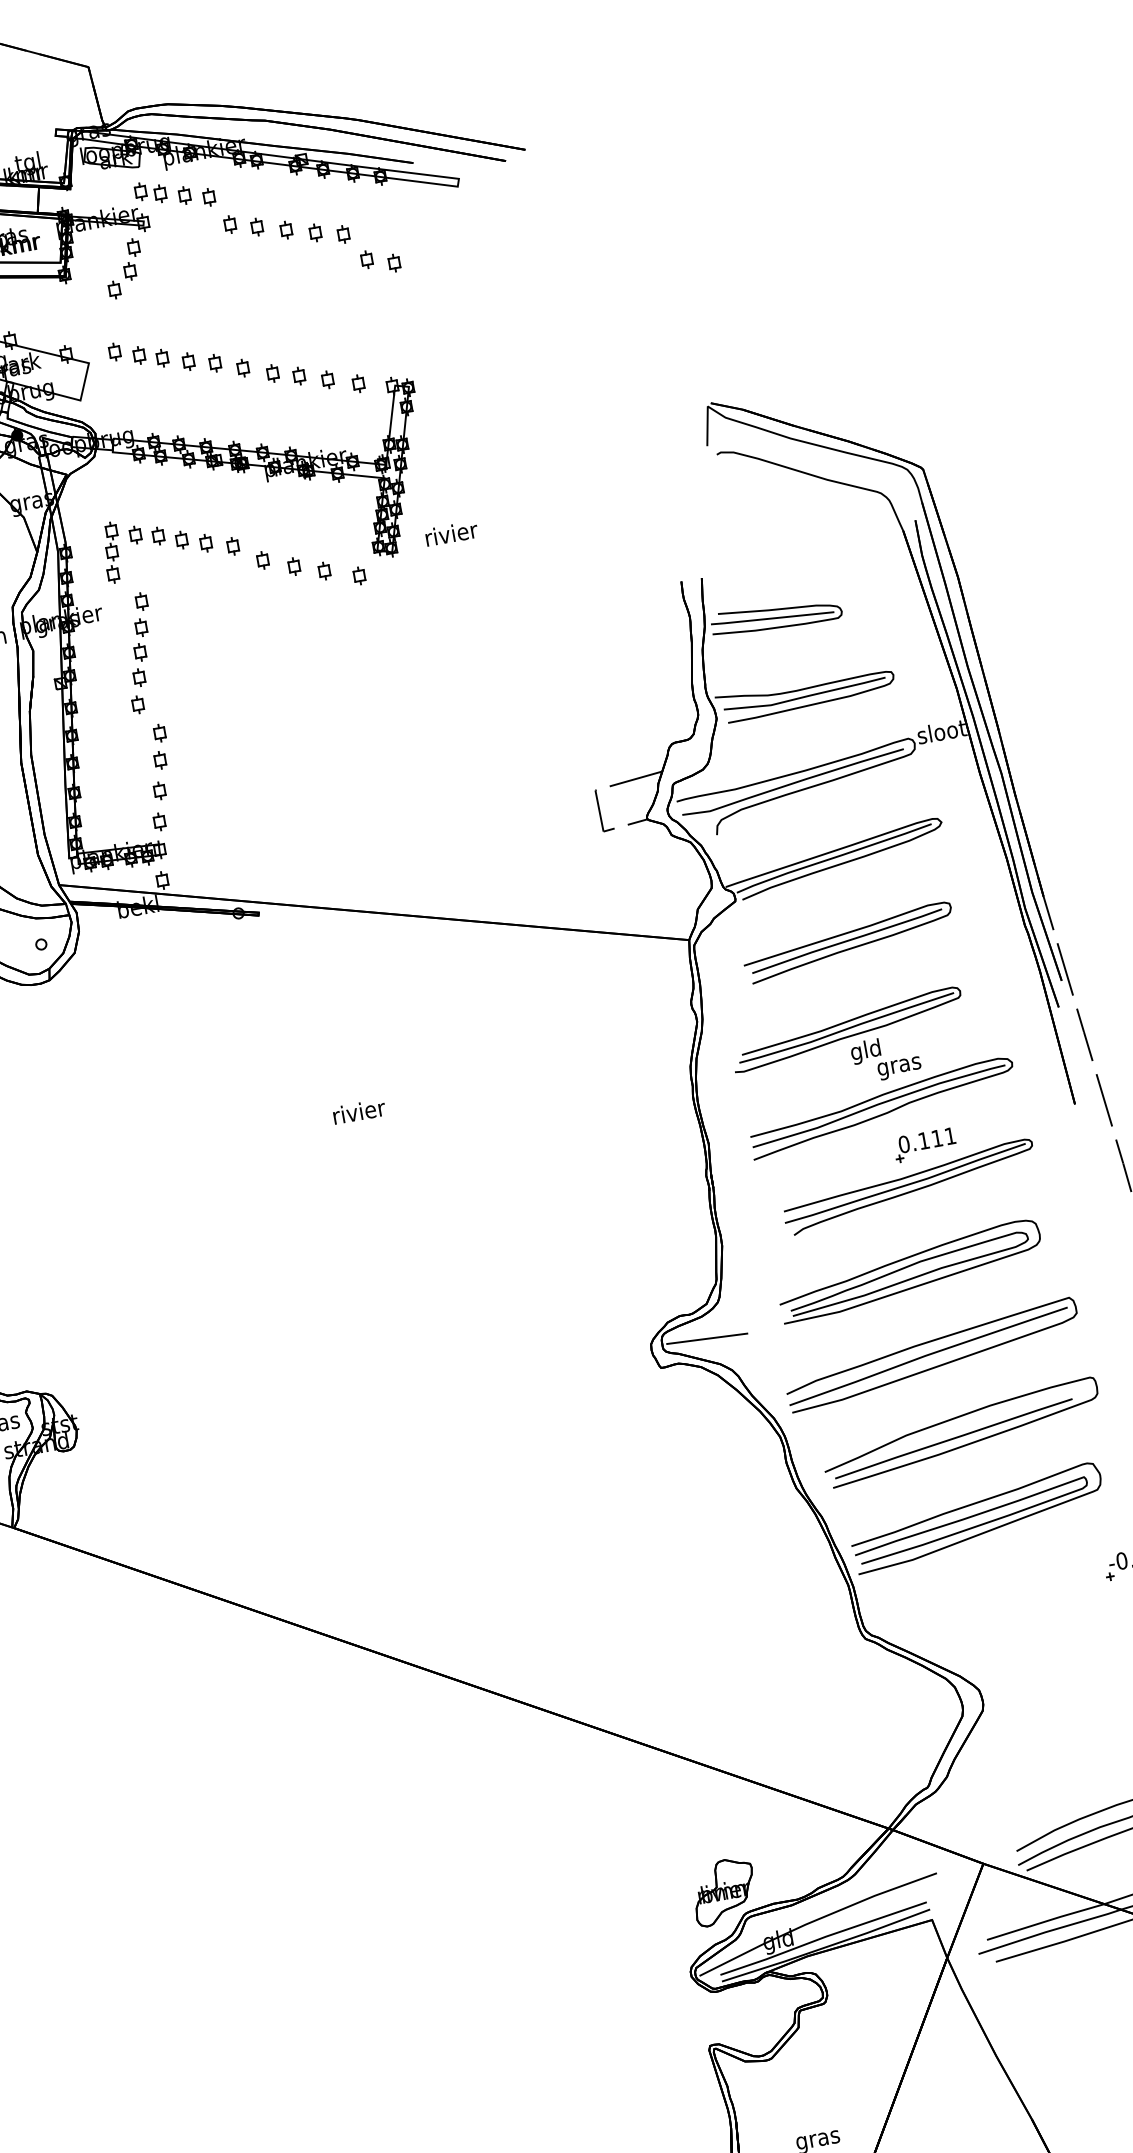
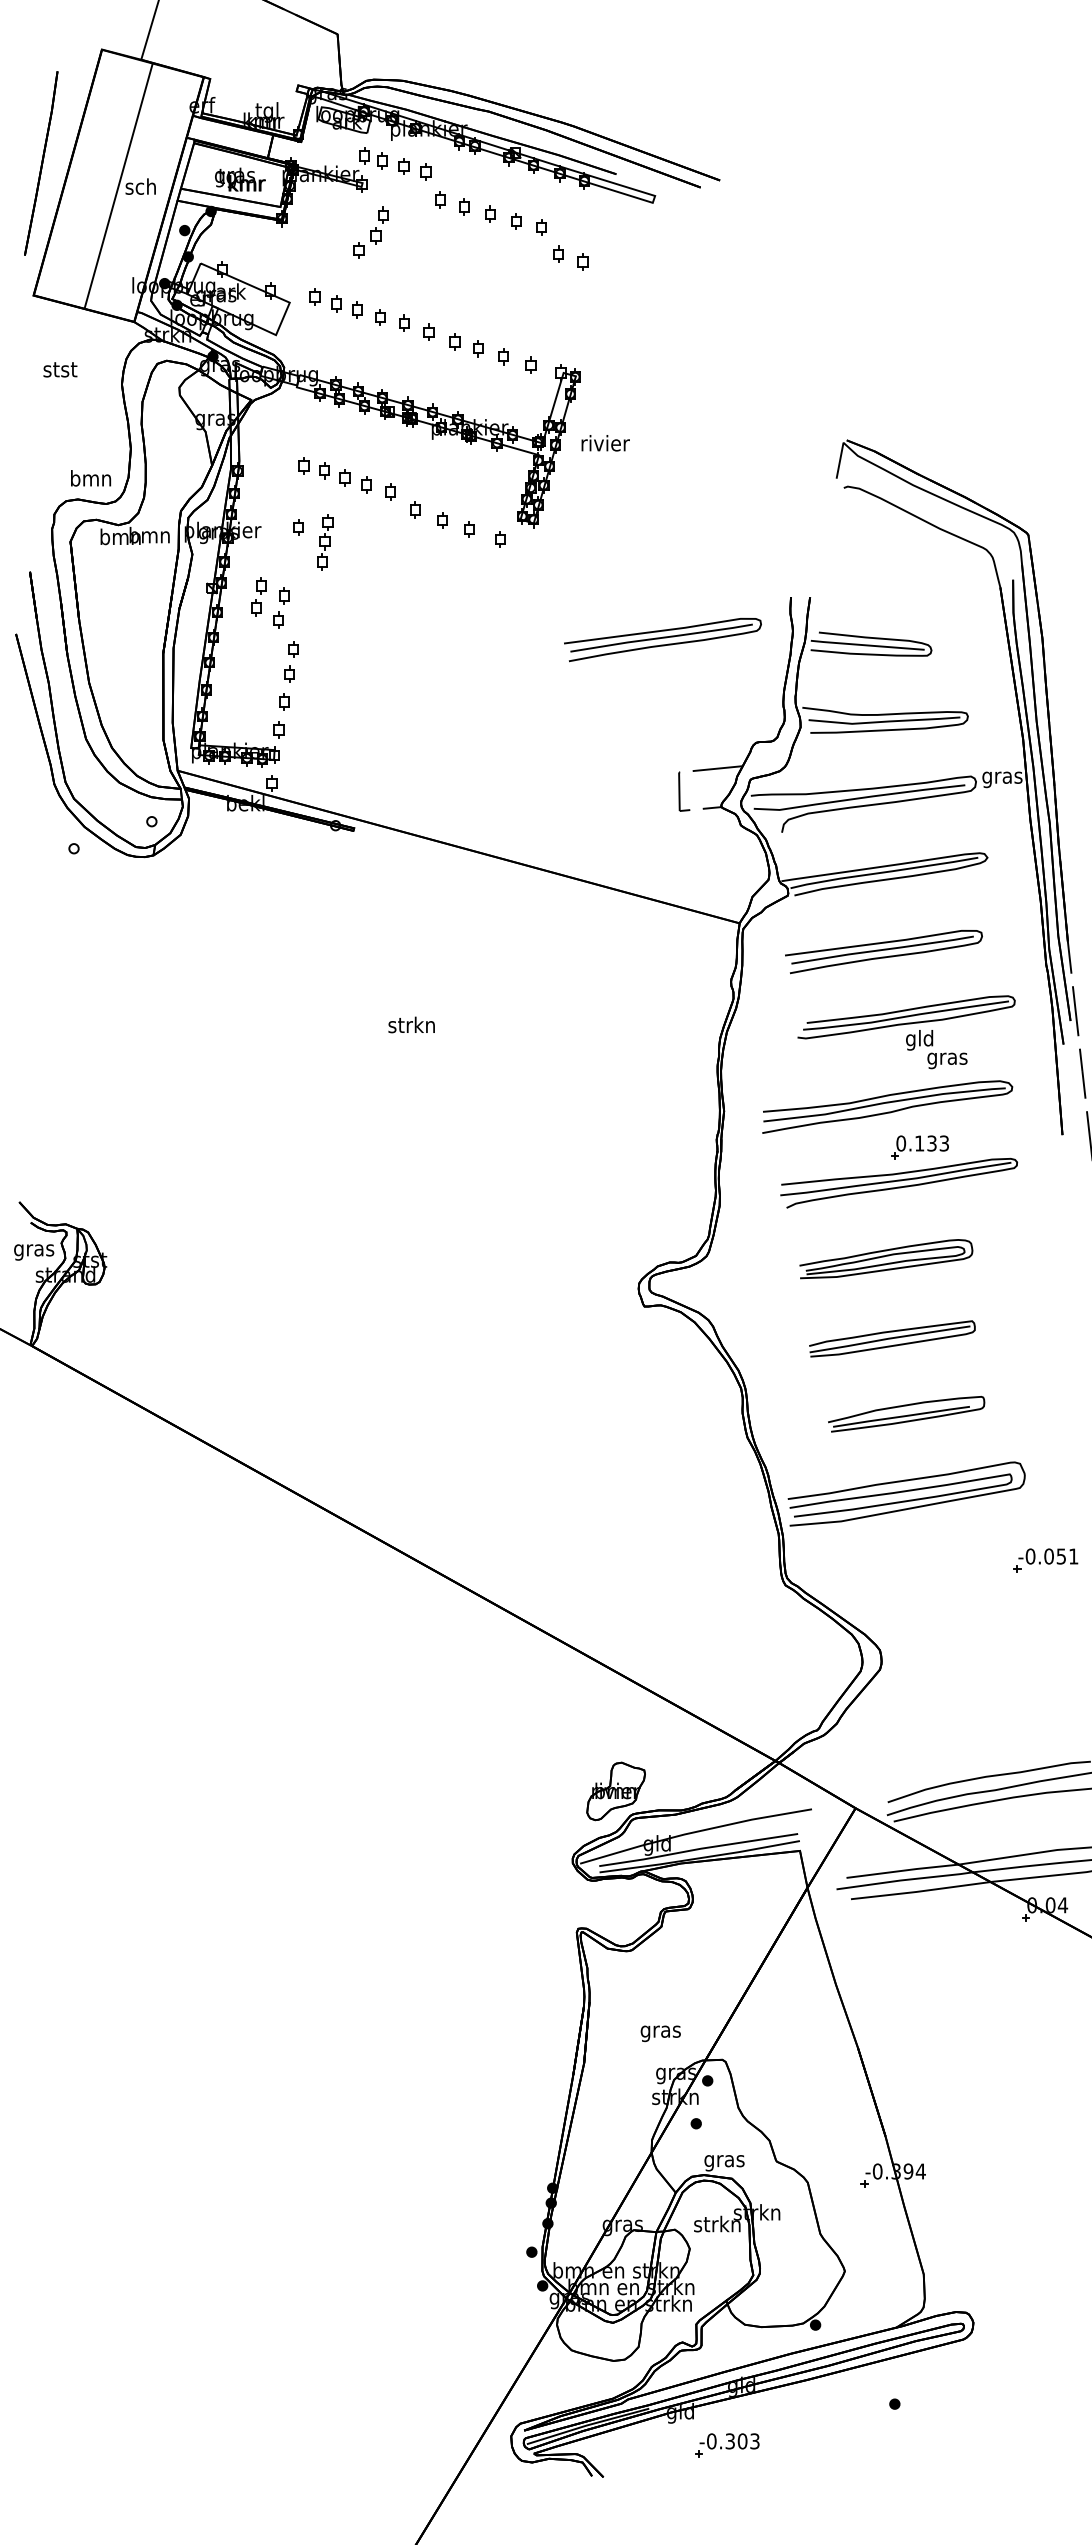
part: (123, 268) -> (370, 232), moved
text: (451, 533) -> (605, 443), moved
part: (112, 552) -> (325, 542), moved
part: (140, 639) -> (258, 596), moved
part: (552, 652) -> (662, 640), added
text: (942, 733) -> (1002, 777), sloot -> gras
part: (850, 1045) -> (906, 1032), moved
text: (358, 1111) -> (412, 1024), rivier -> strkn
text: (943, 1137) -> (937, 1143), 0.111 -> 0.133
part: (910, 1270) -> (886, 1258), size x0.7
line: (706, 1338) -> (690, 1287), removed
part: (931, 1354) -> (891, 1338), size x0.6
part: (962, 1433) -> (906, 1414), size x0.6

